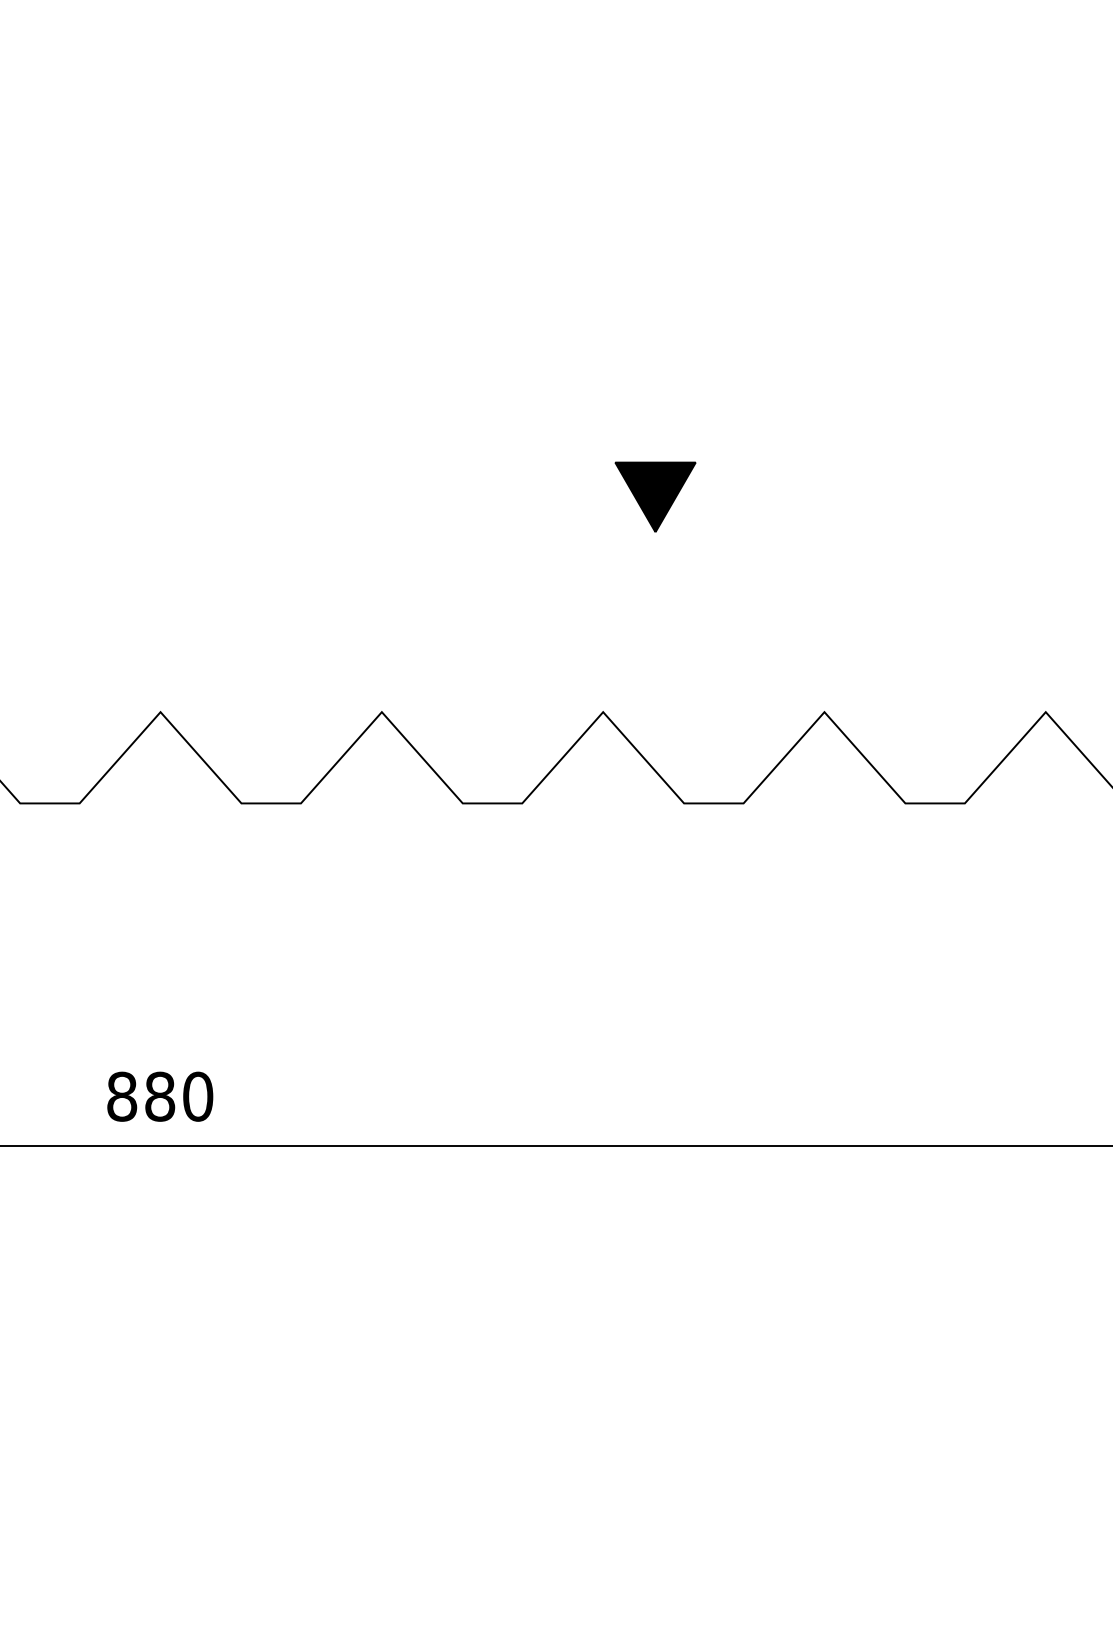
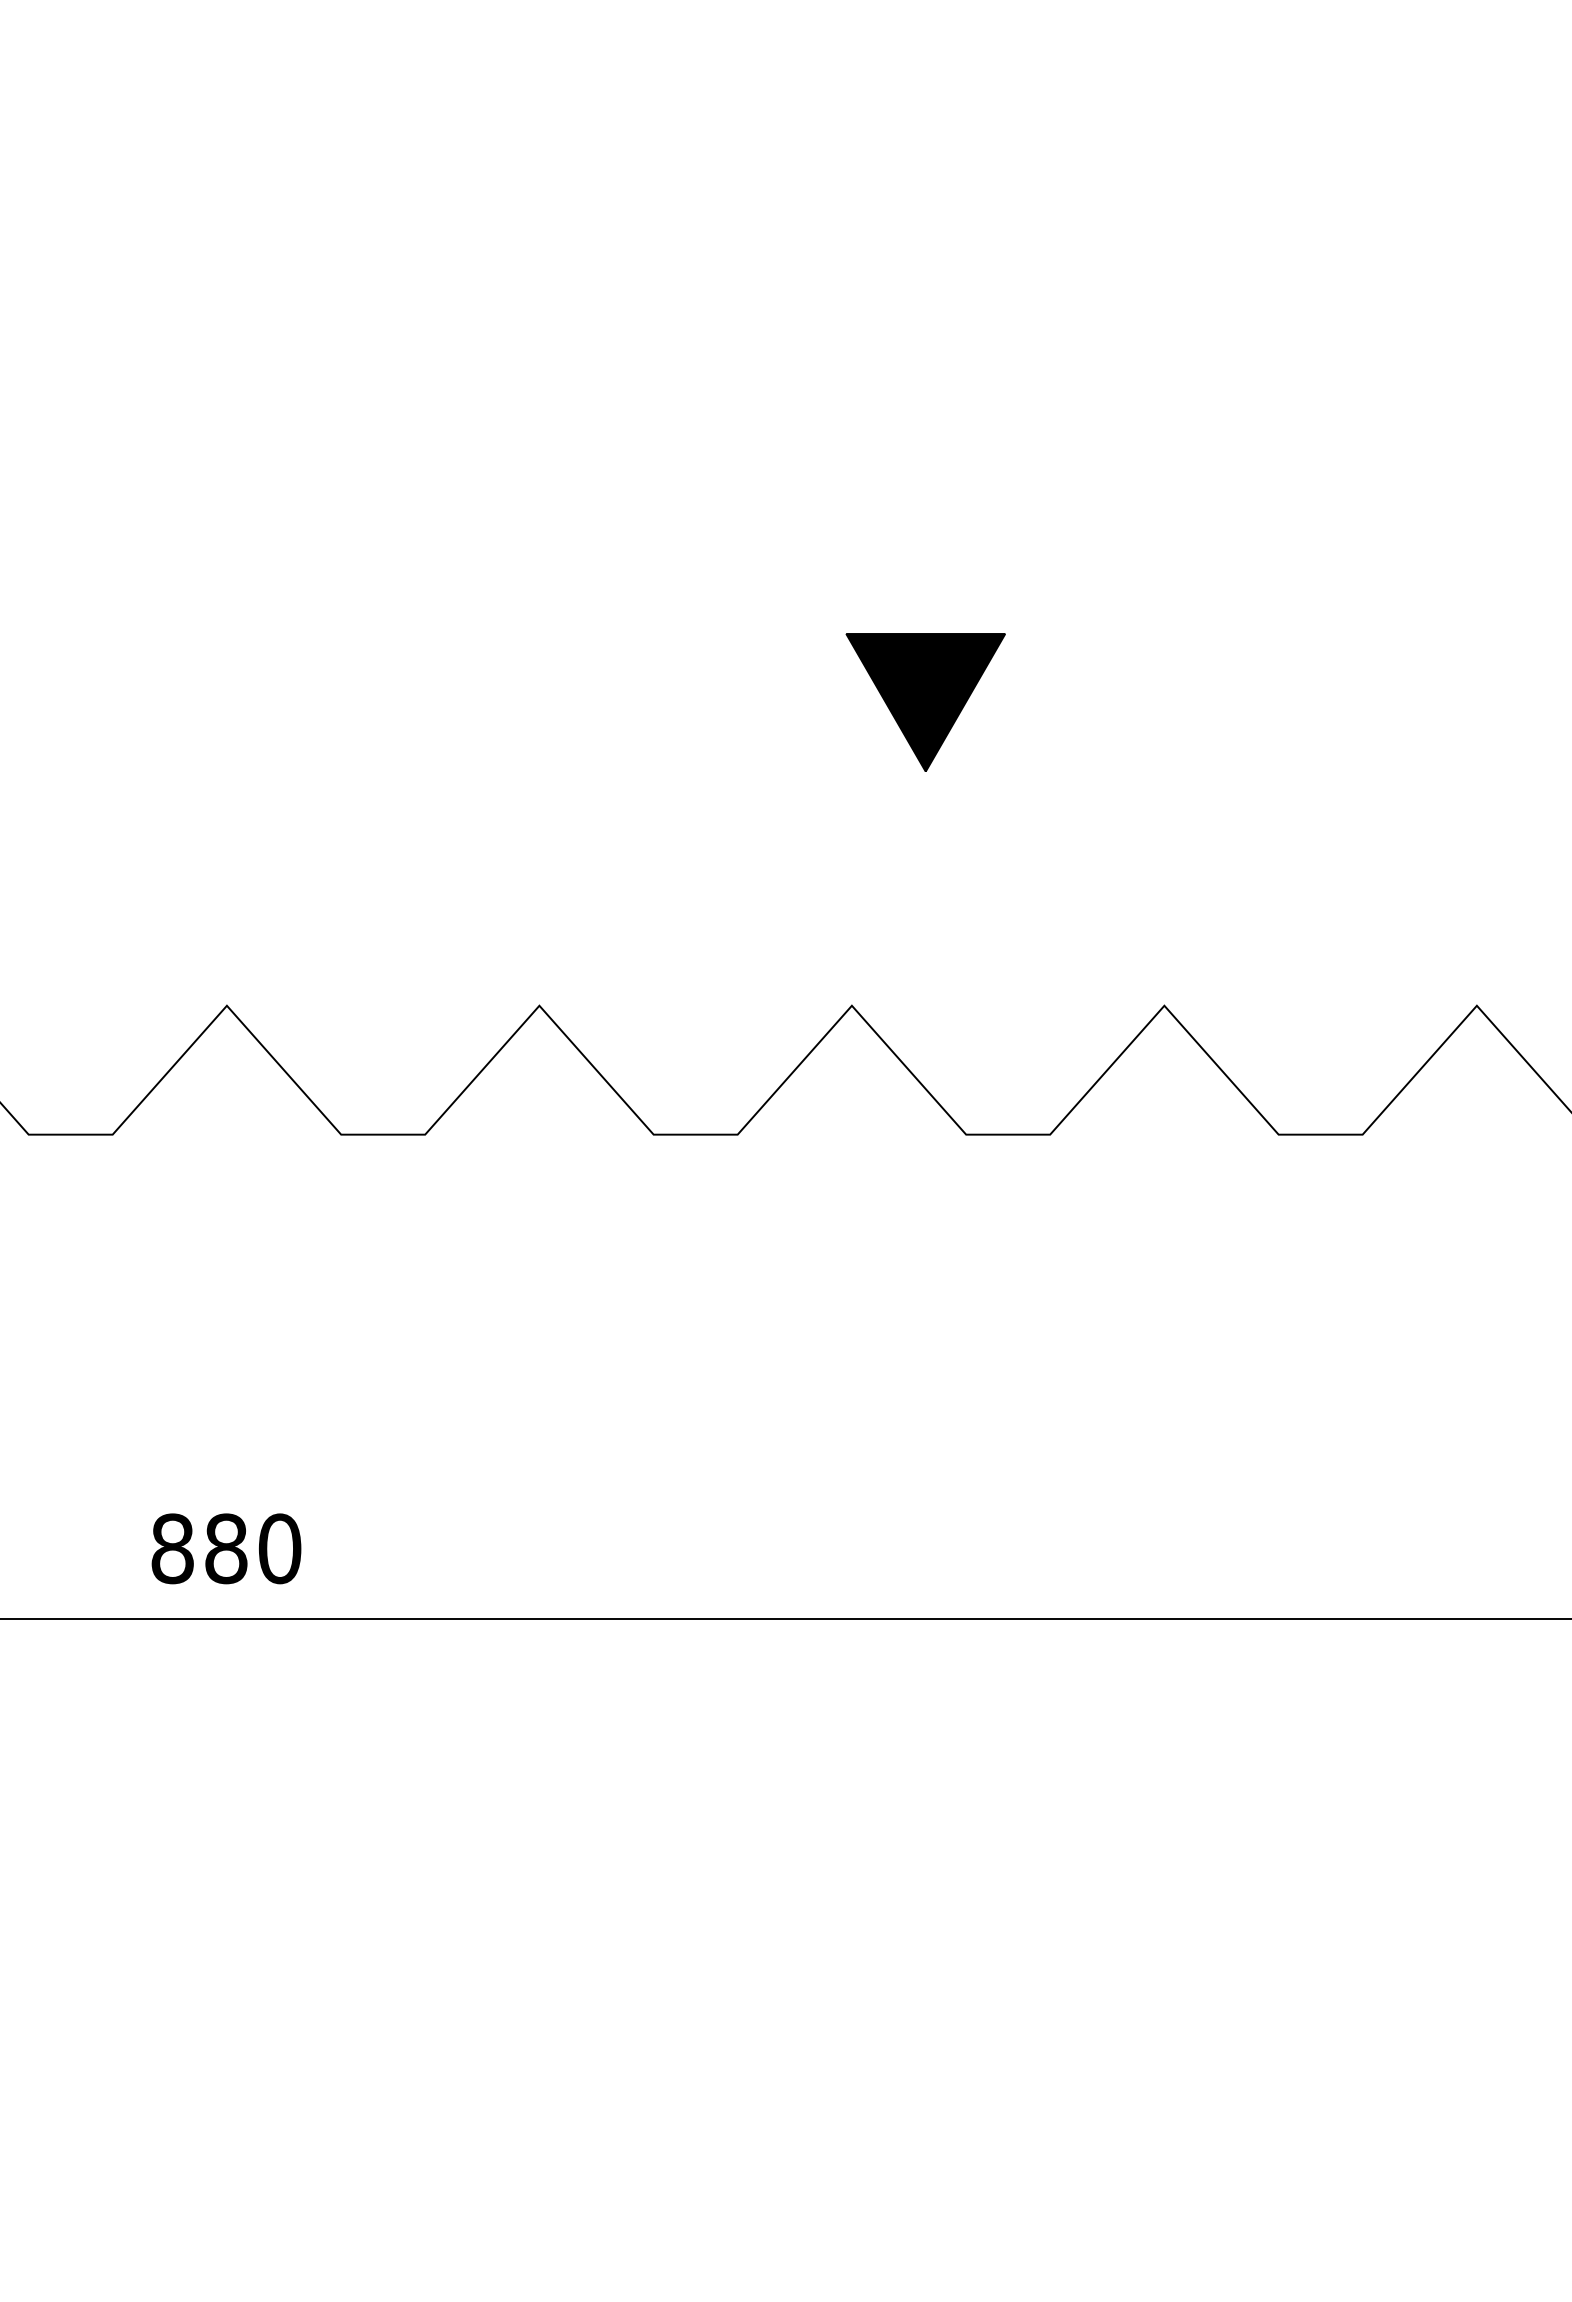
part: (655, 496) -> (925, 701), size x1.4

